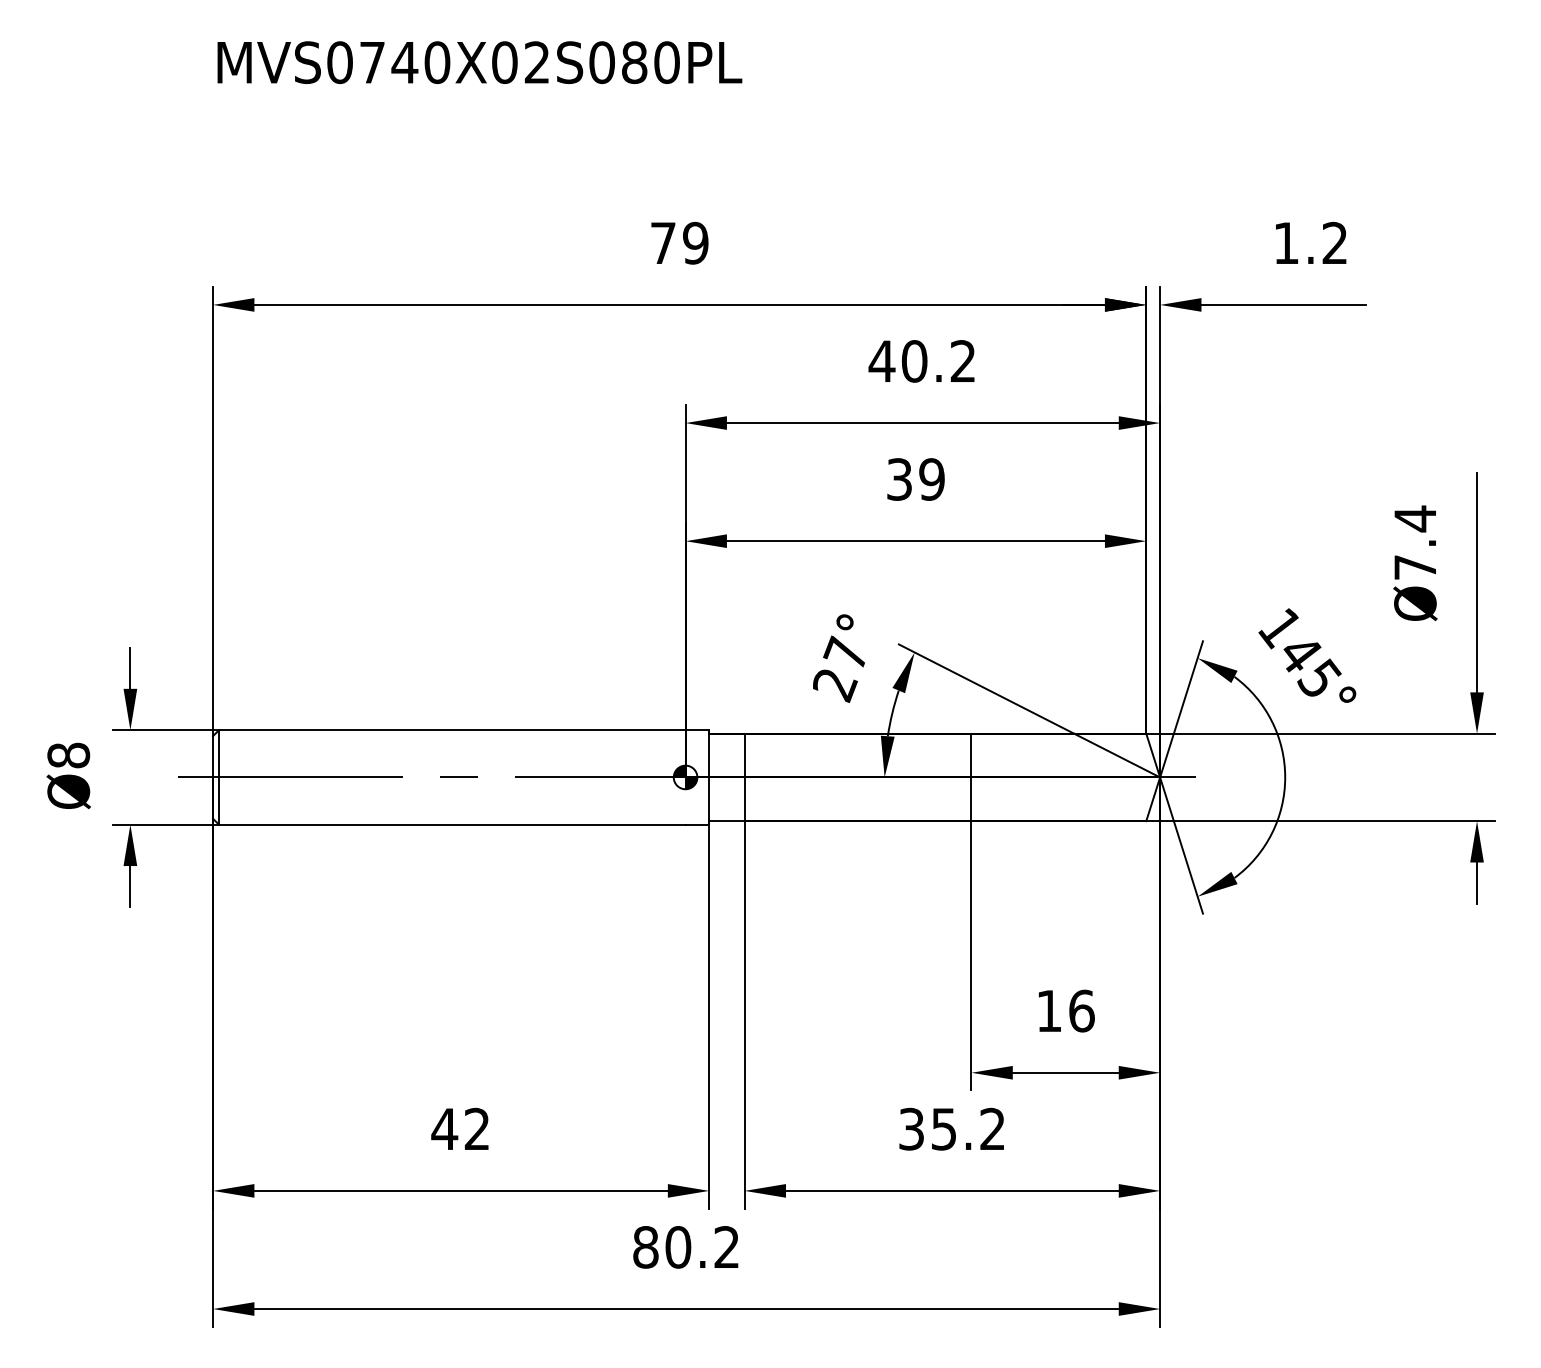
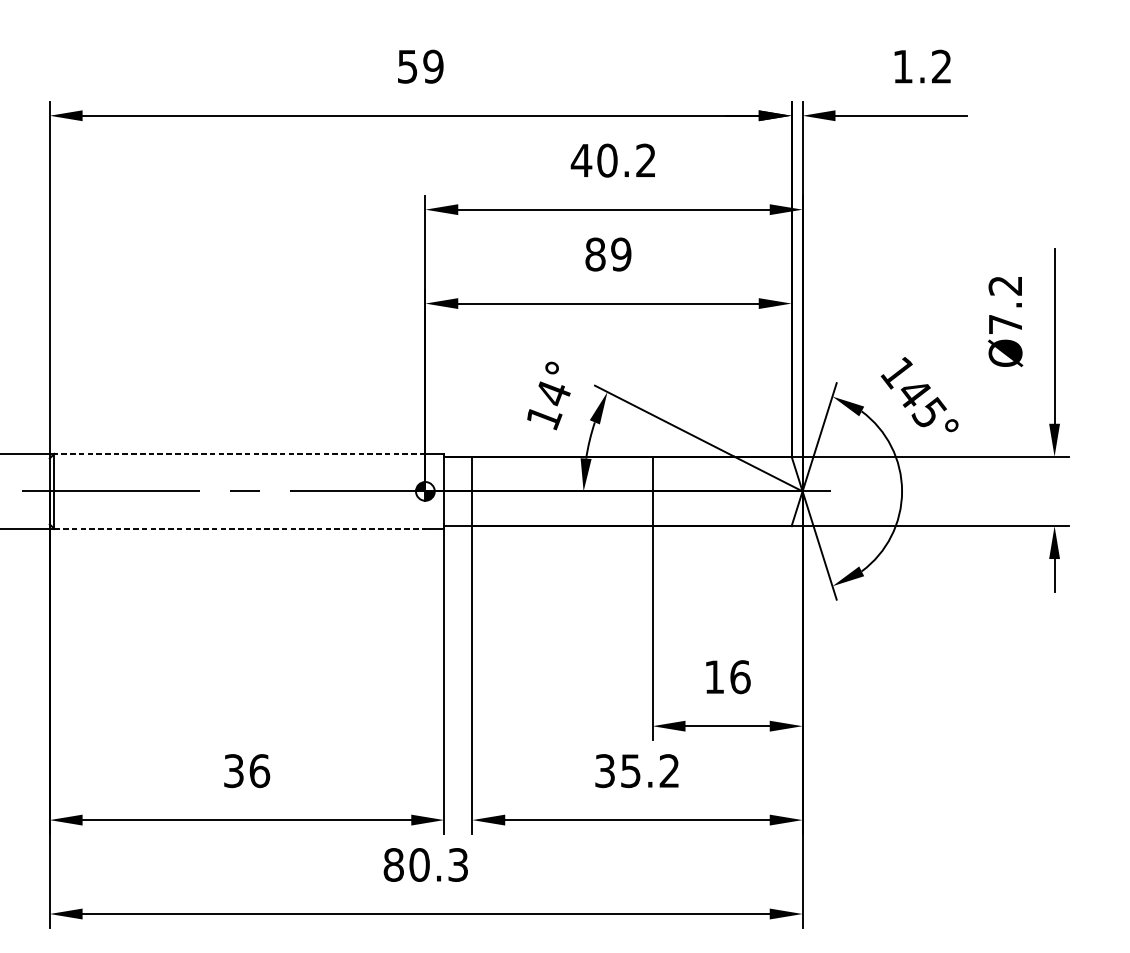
text: (663, 243) -> (407, 66), 79 -> 59
text: (899, 479) -> (595, 254), 39 -> 89
text: (1414, 518) -> (1004, 285), Ø7.4 -> Ø7.2
text: (840, 668) -> (548, 404), 27° -> 14°
line: (451, 730) -> (239, 454), solid -> dashed
line: (452, 824) -> (240, 528), solid -> dashed
text: (460, 1128) -> (246, 770), 42 -> 36
text: (726, 1247) -> (457, 865), 80.2 -> 80.3

